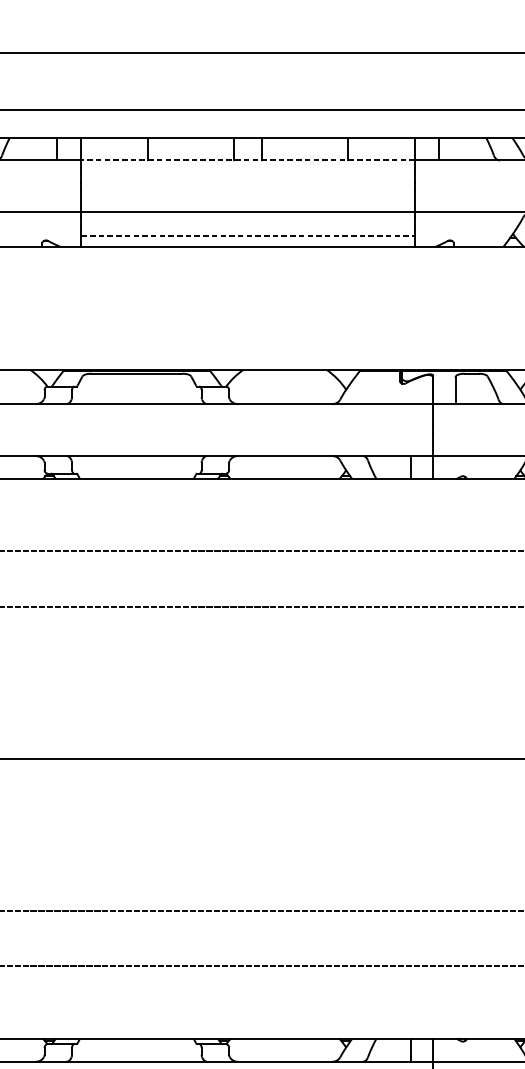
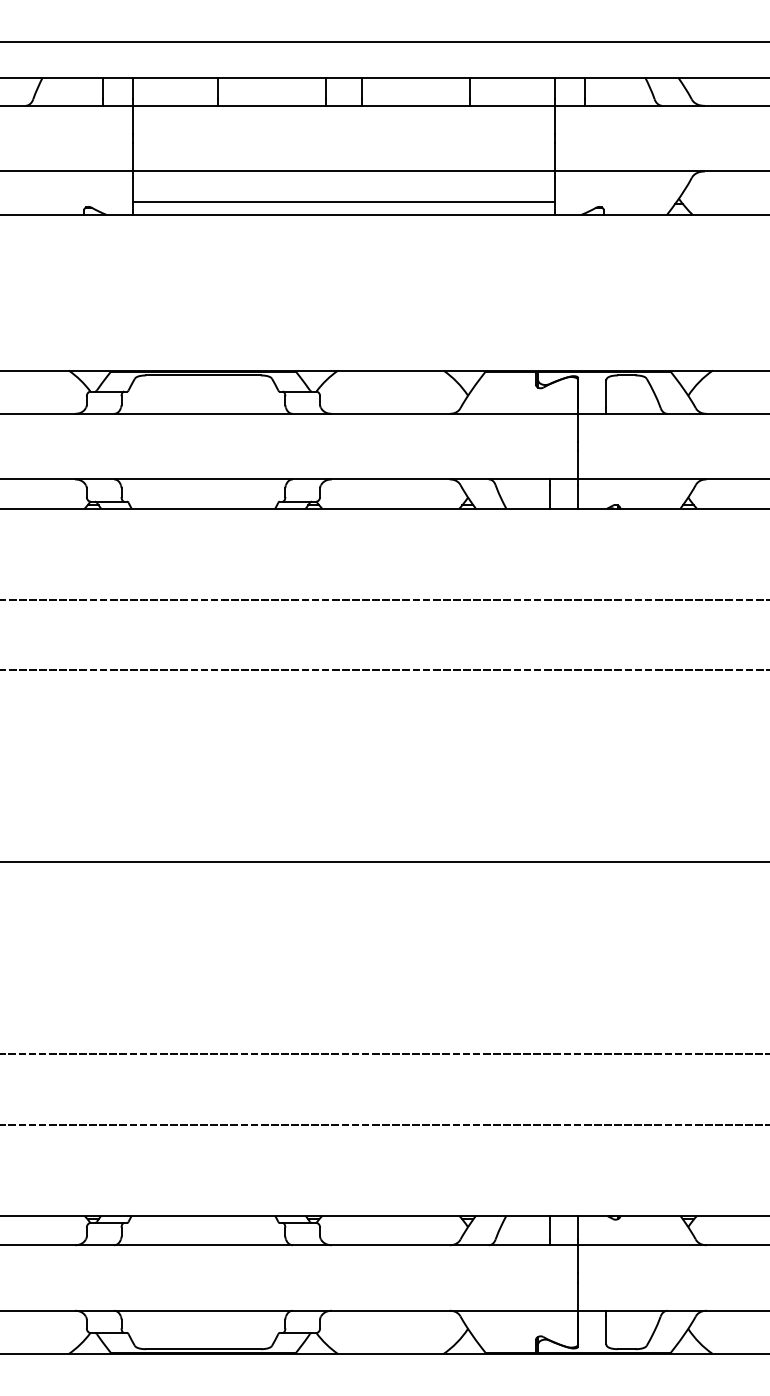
line: (247, 160) -> (343, 105), dashed -> solid
line: (247, 236) -> (343, 201), dashed -> solid

